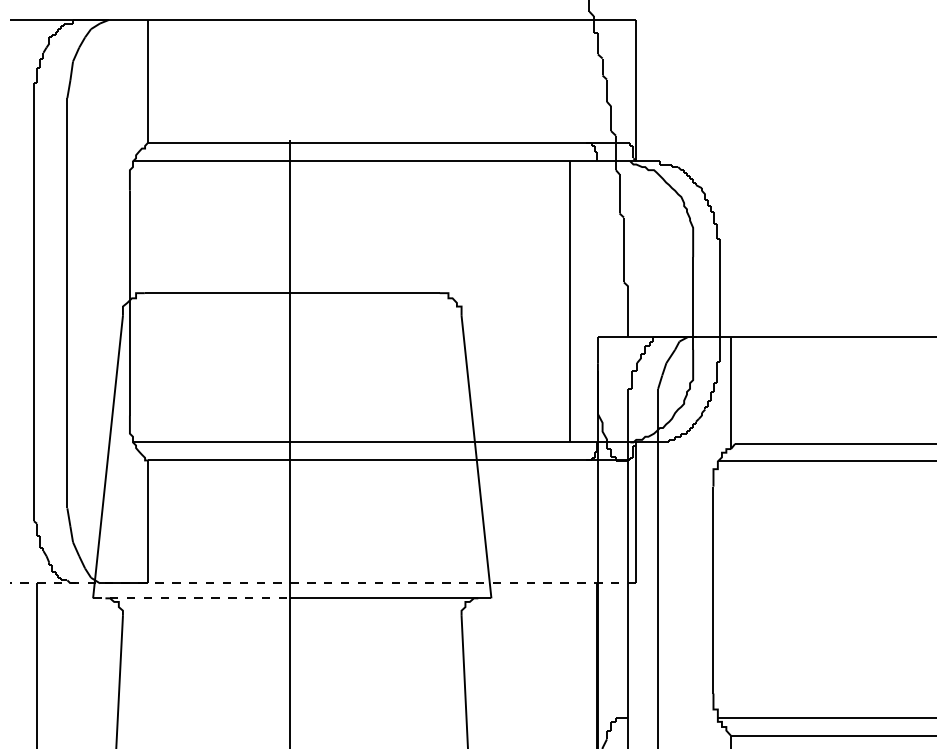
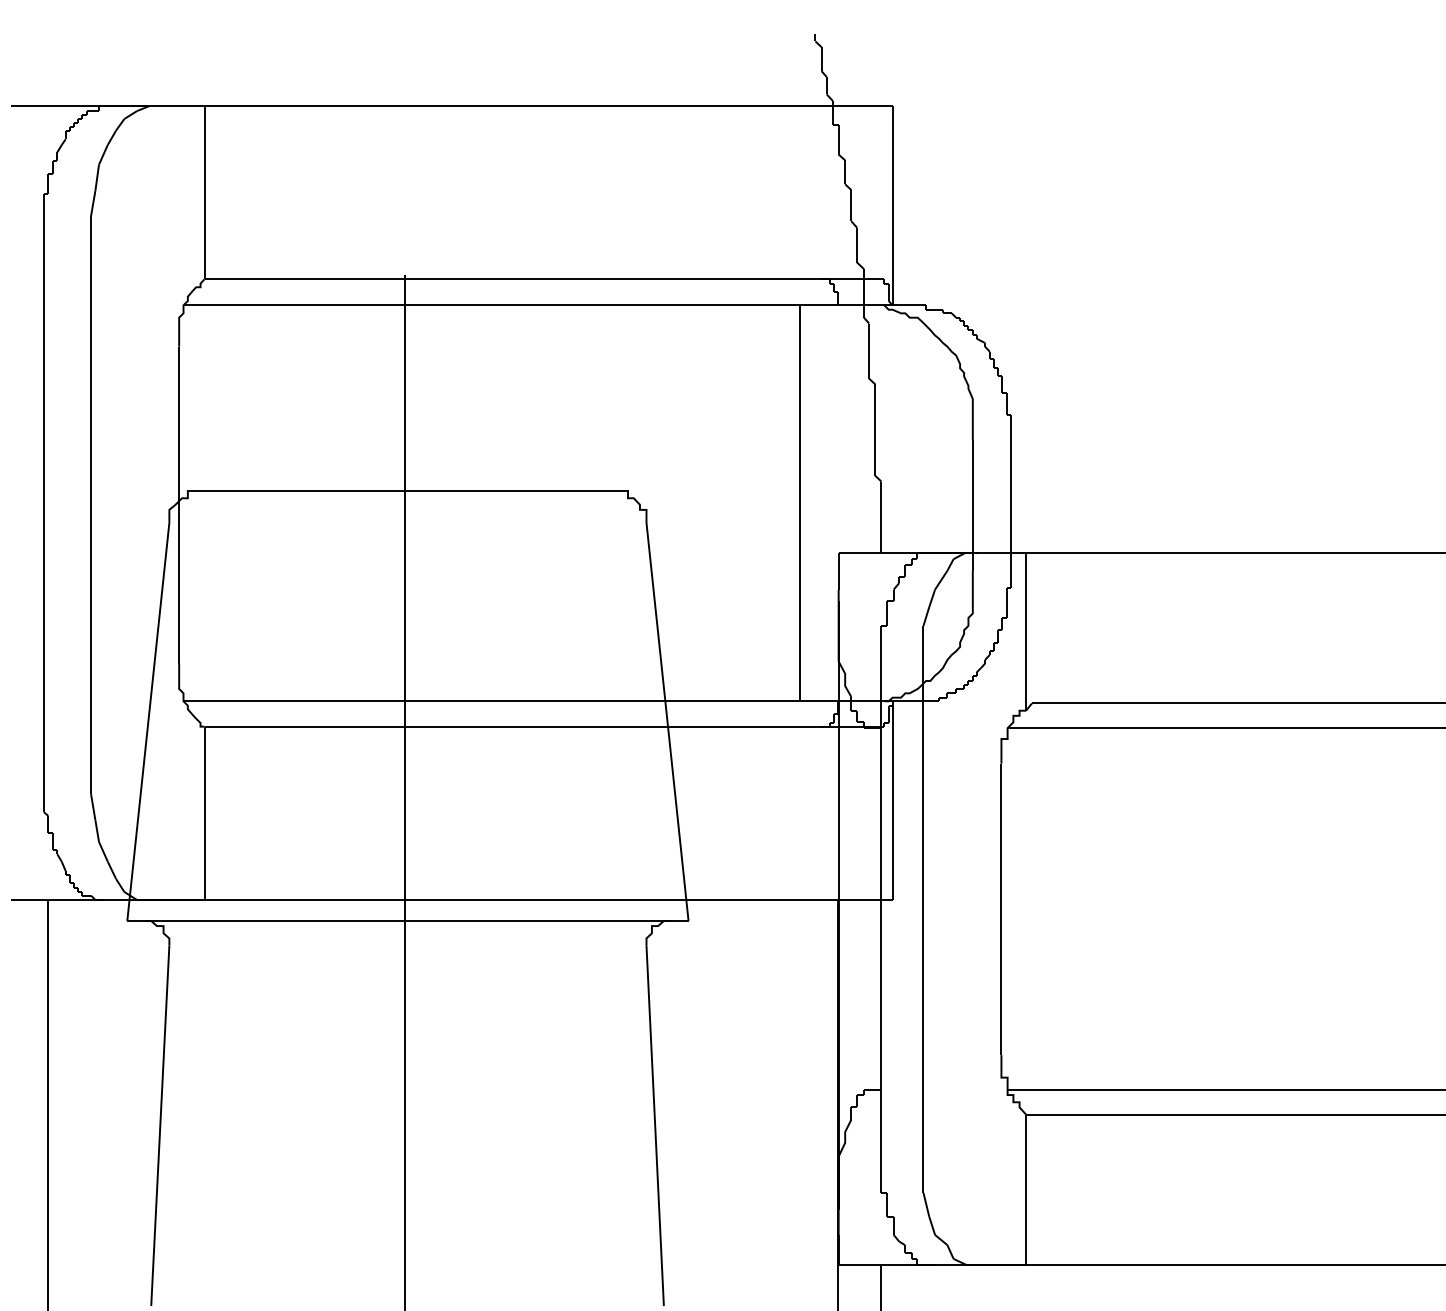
line: (323, 583) -> (451, 899), dashed -> solid
line: (191, 598) -> (266, 921), dashed -> solid

